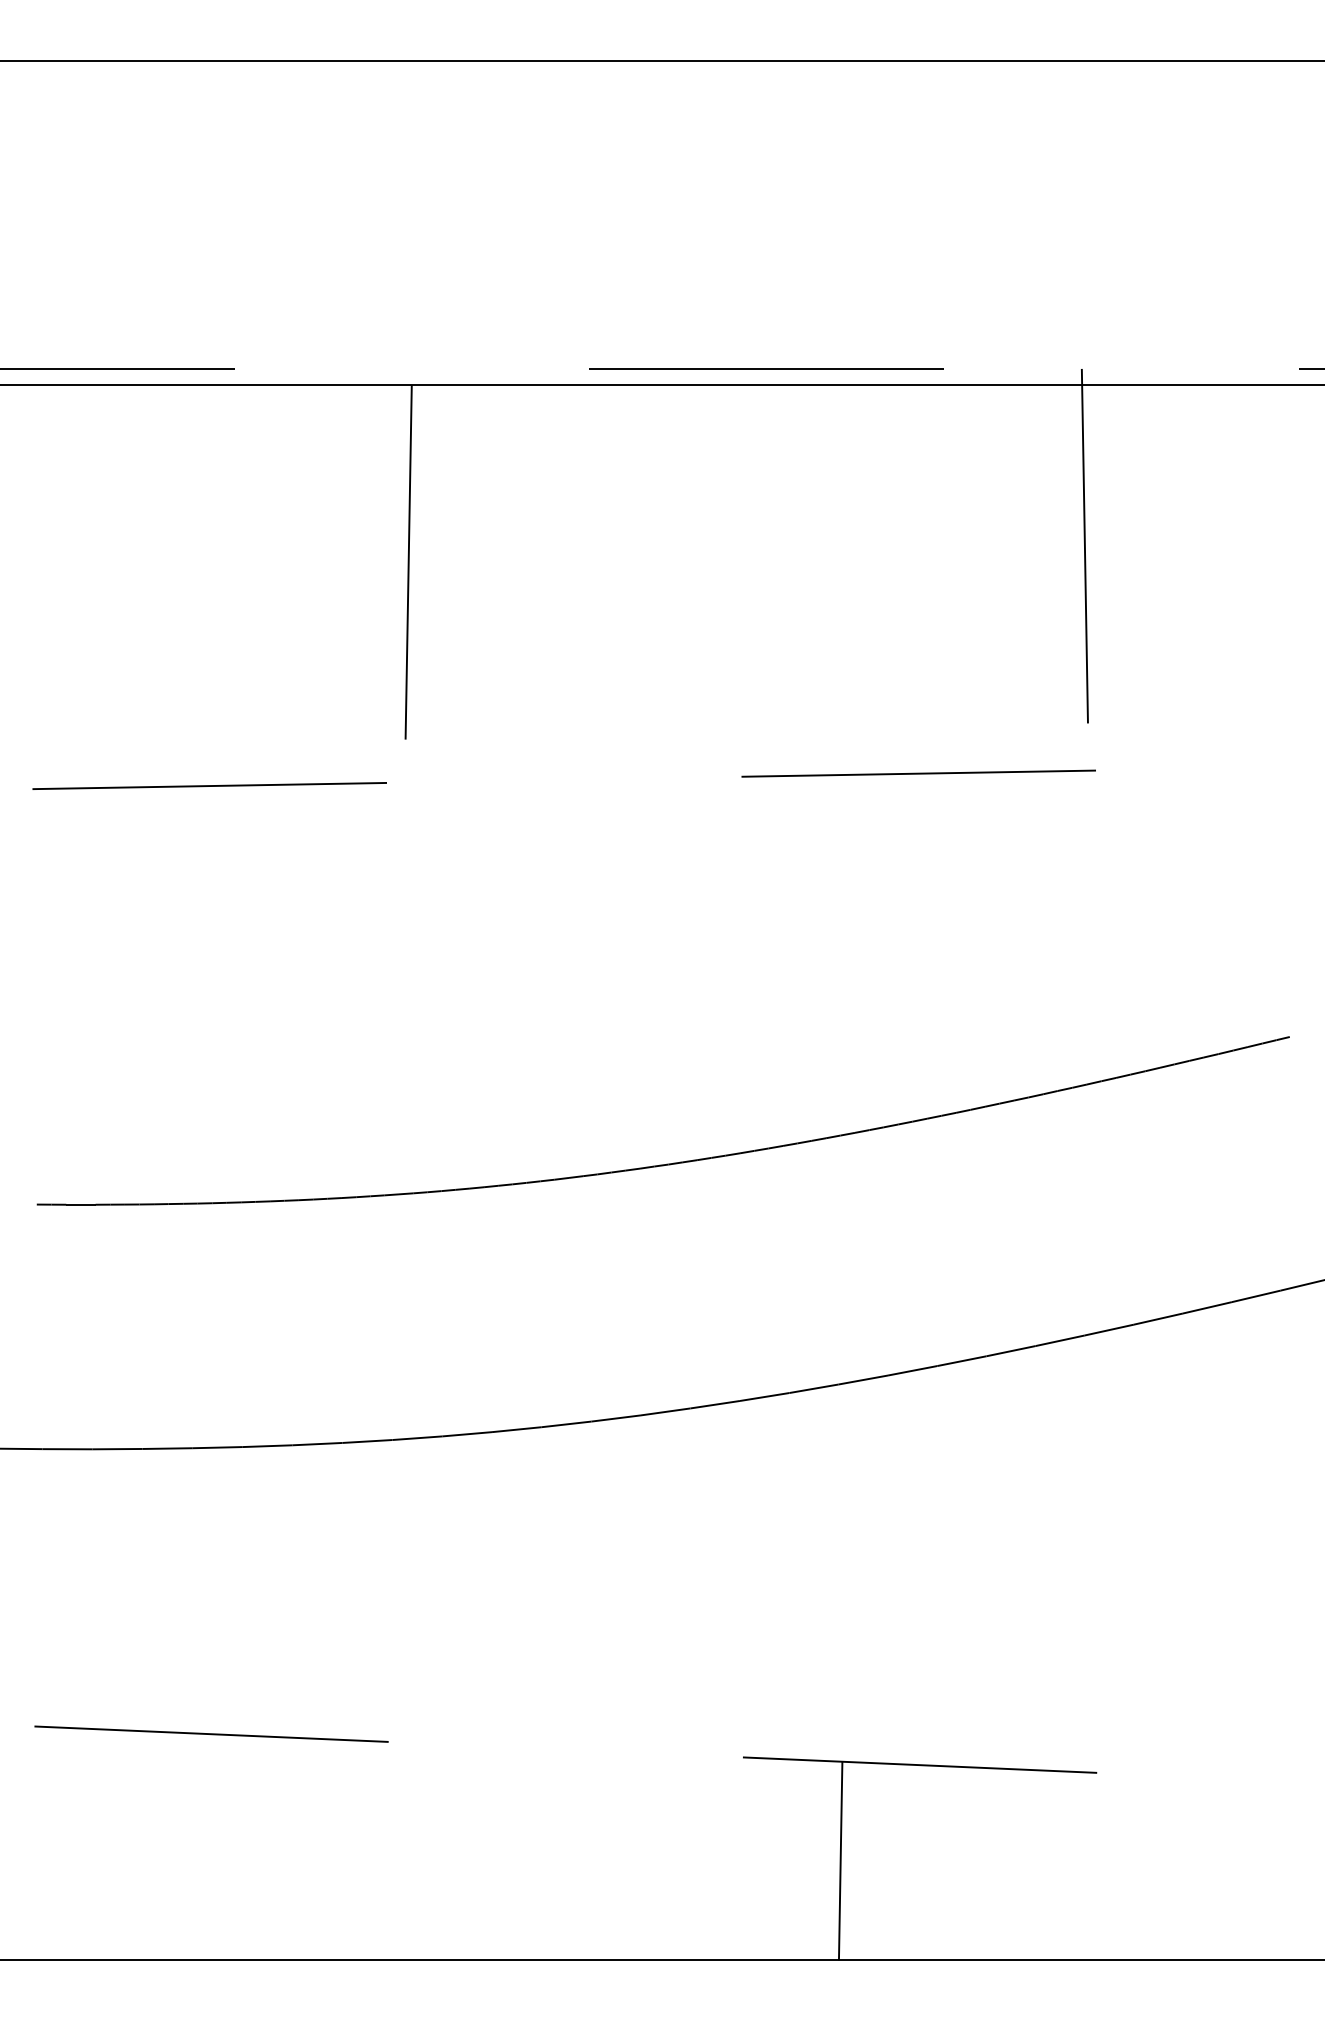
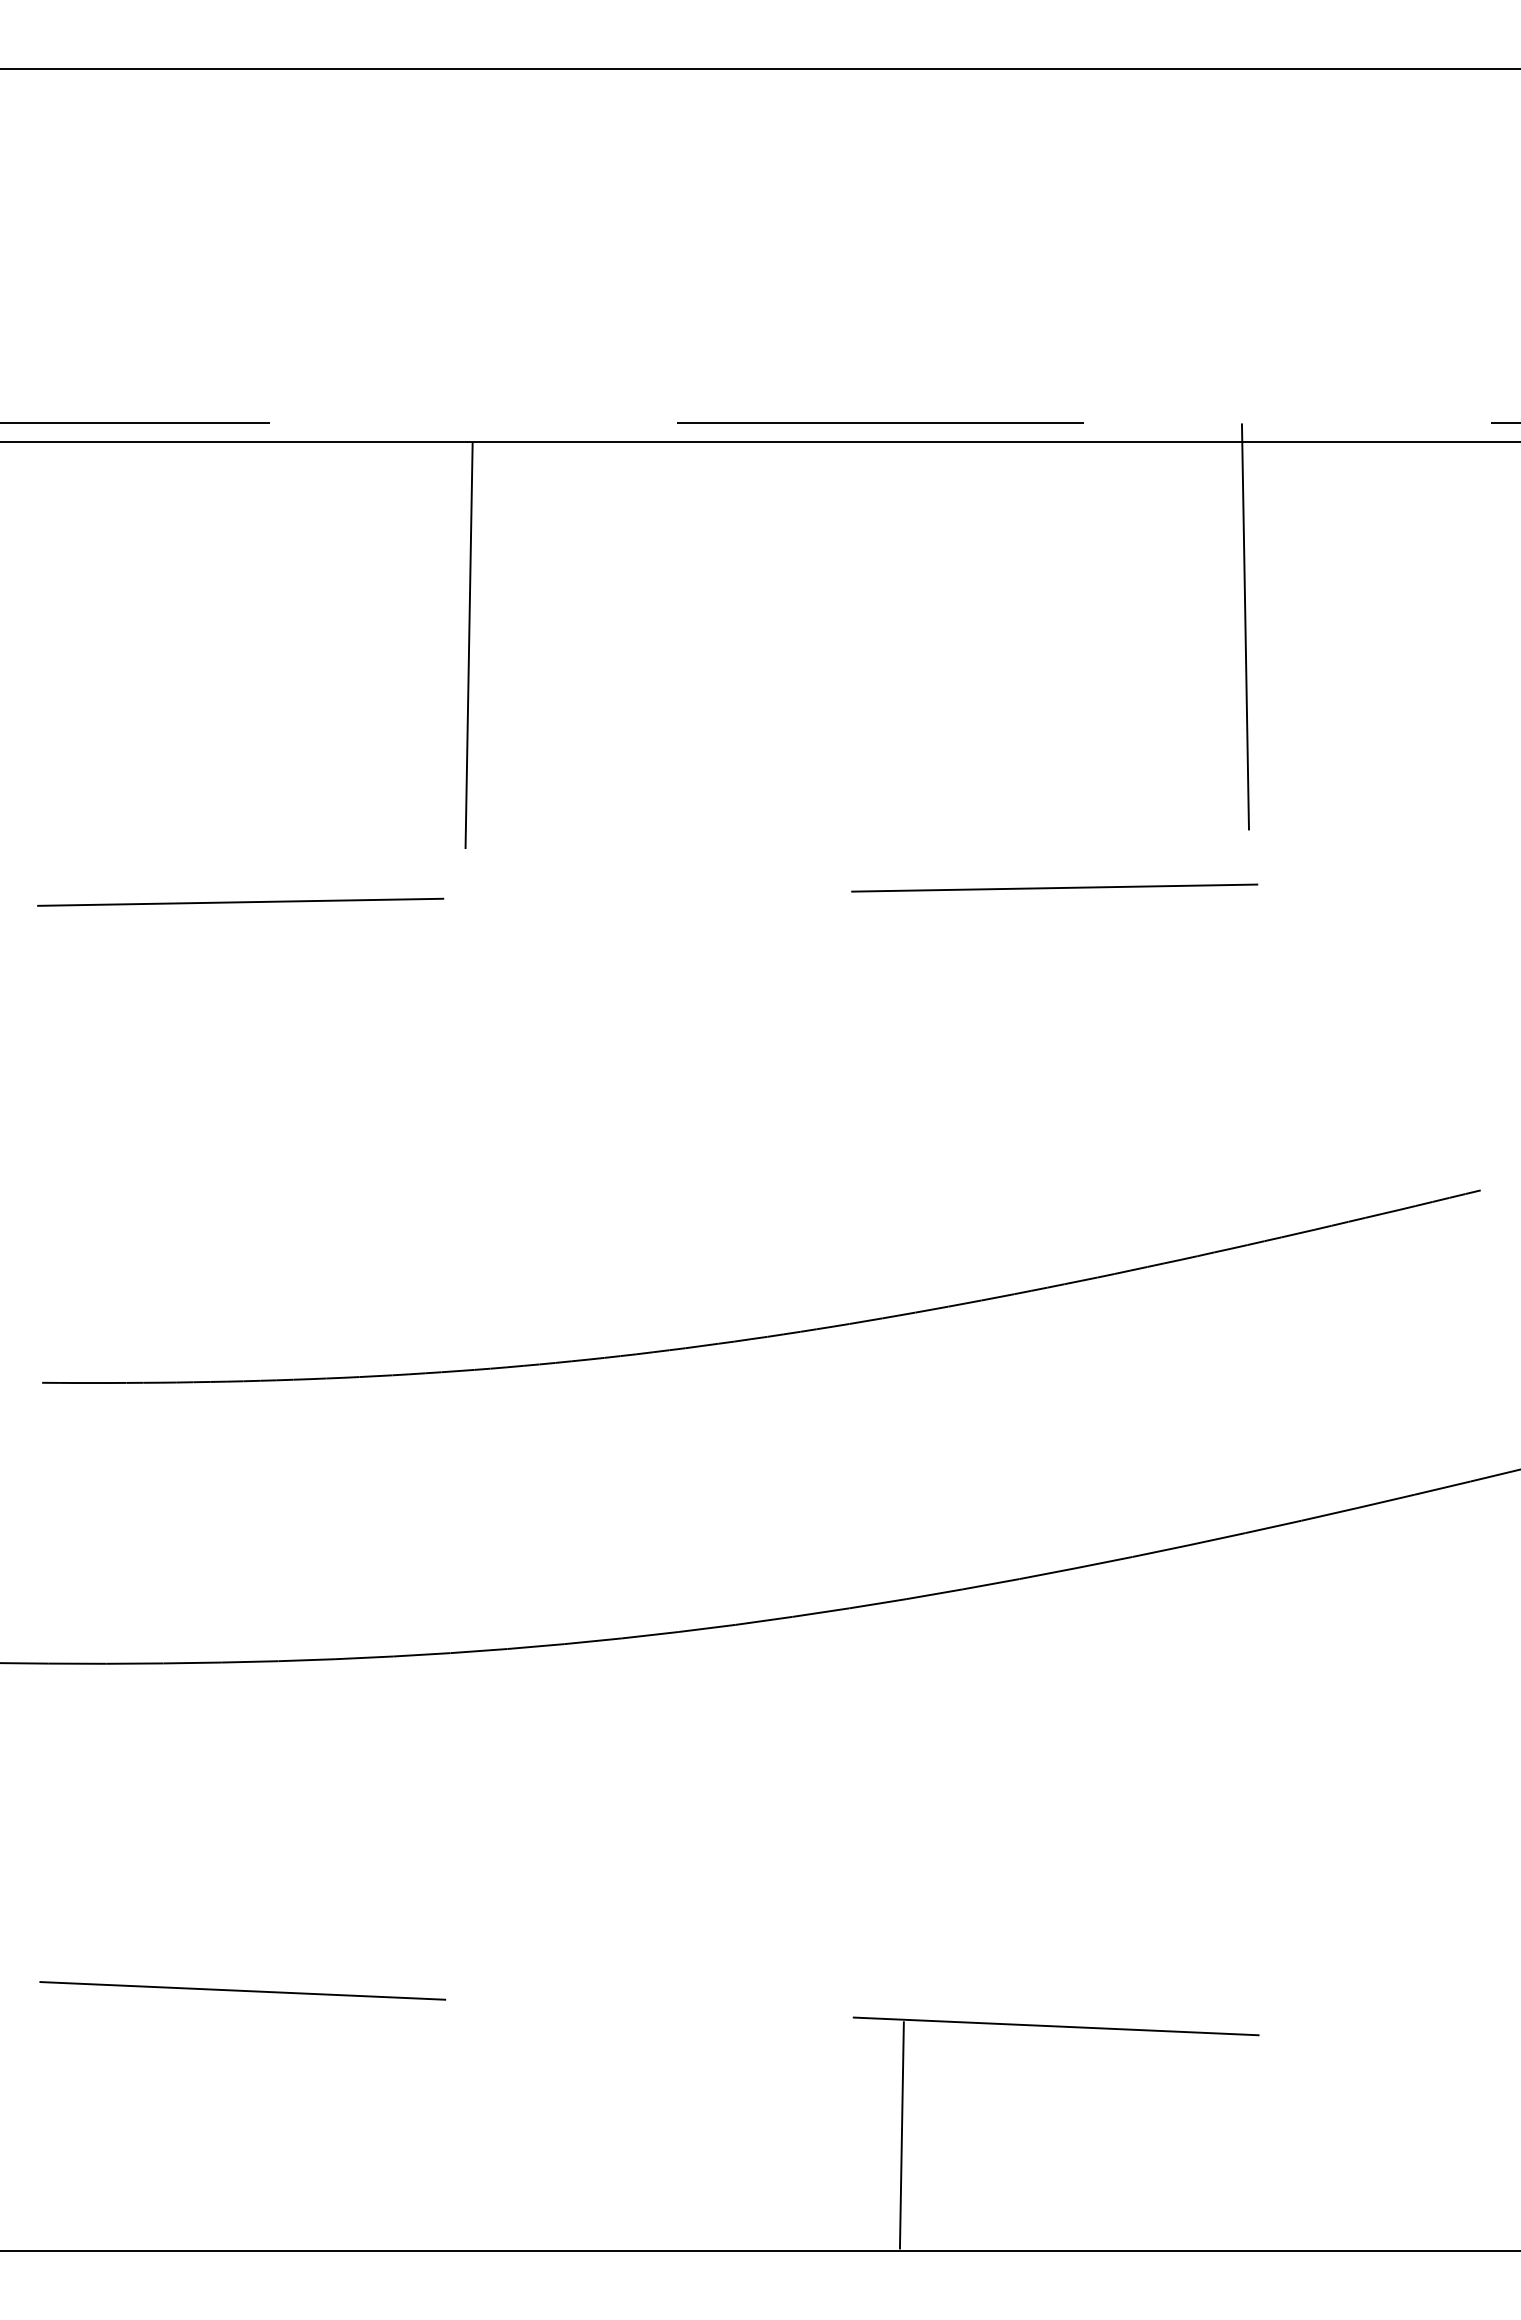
line: (840, 1860) -> (901, 2134), moved

